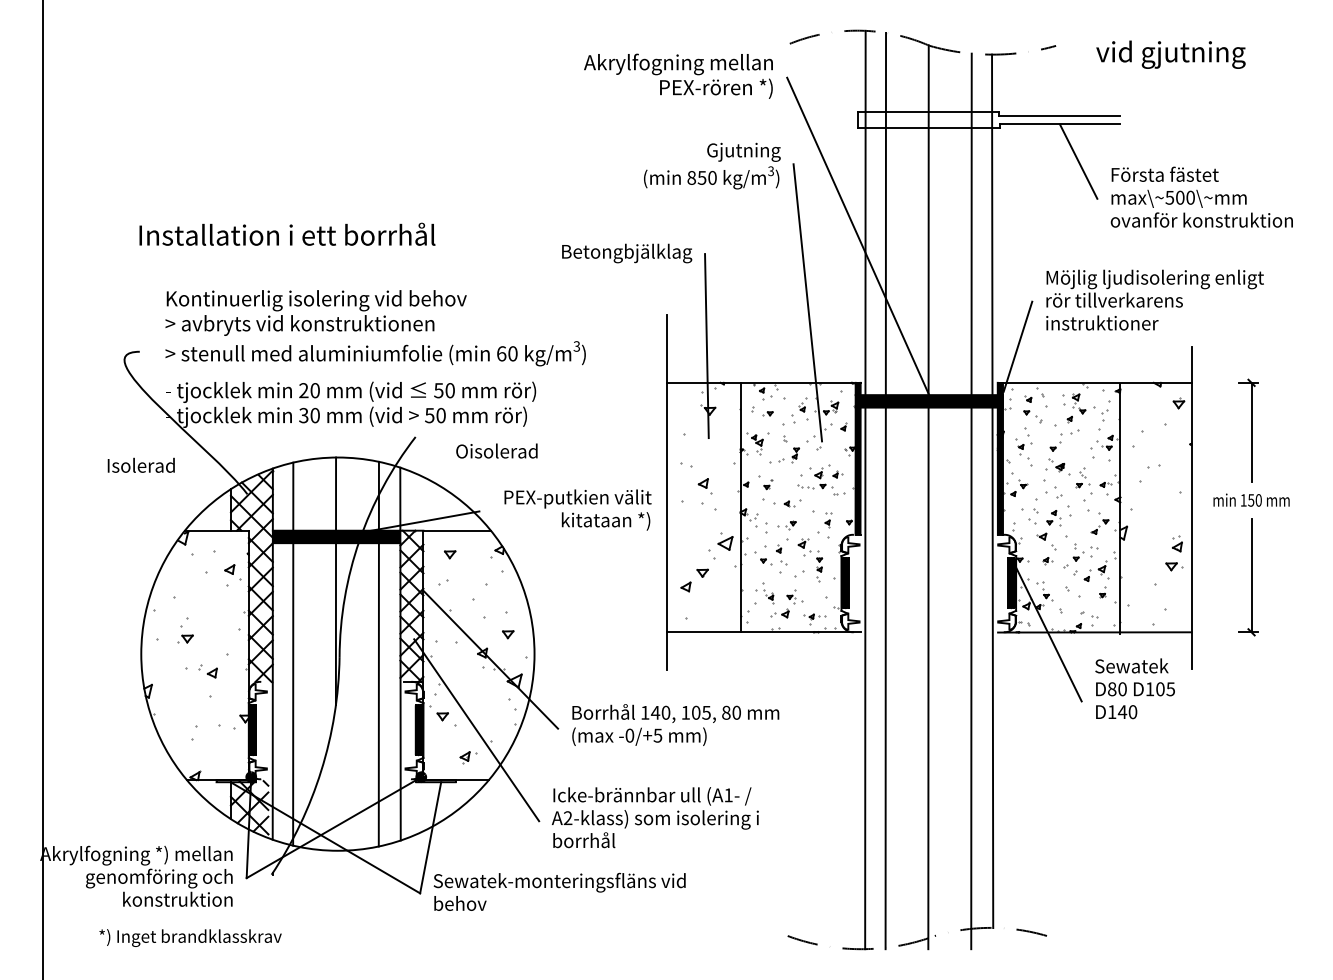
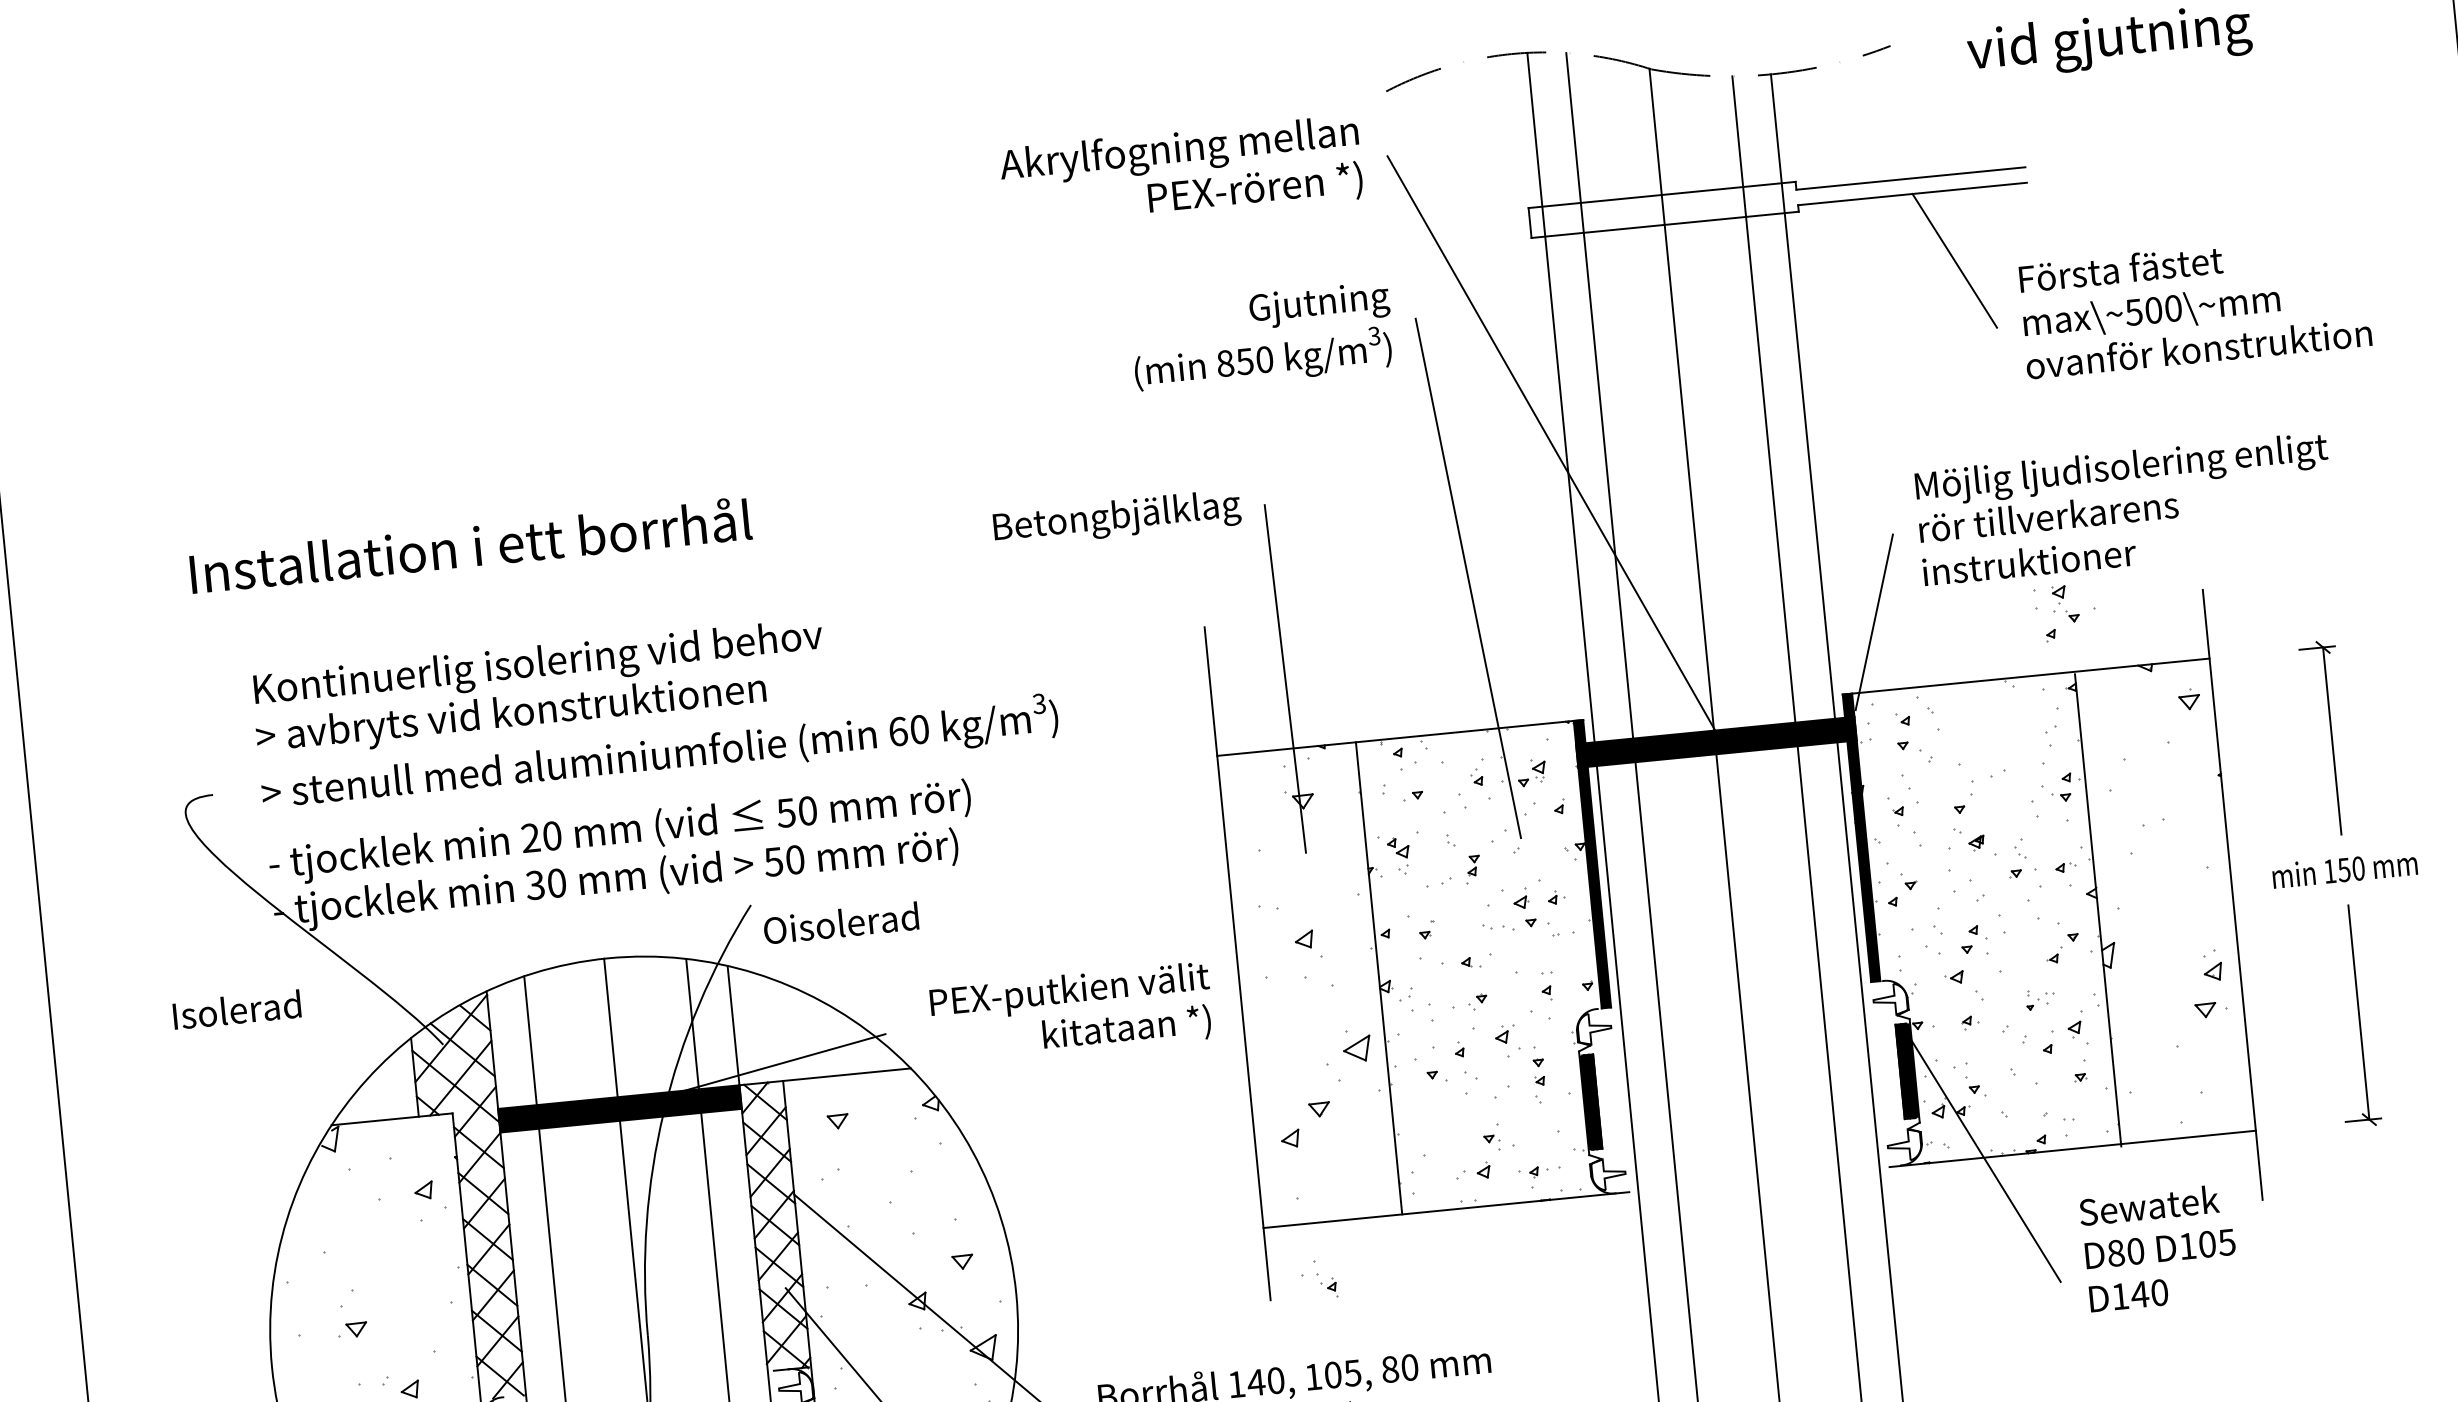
part: (1078, 408) -> (2065, 612), moved
text: (496, 450) -> (840, 922), moved
part: (1085, 552) -> (2040, 999), size x0.6
part: (764, 593) -> (1318, 1280), moved

